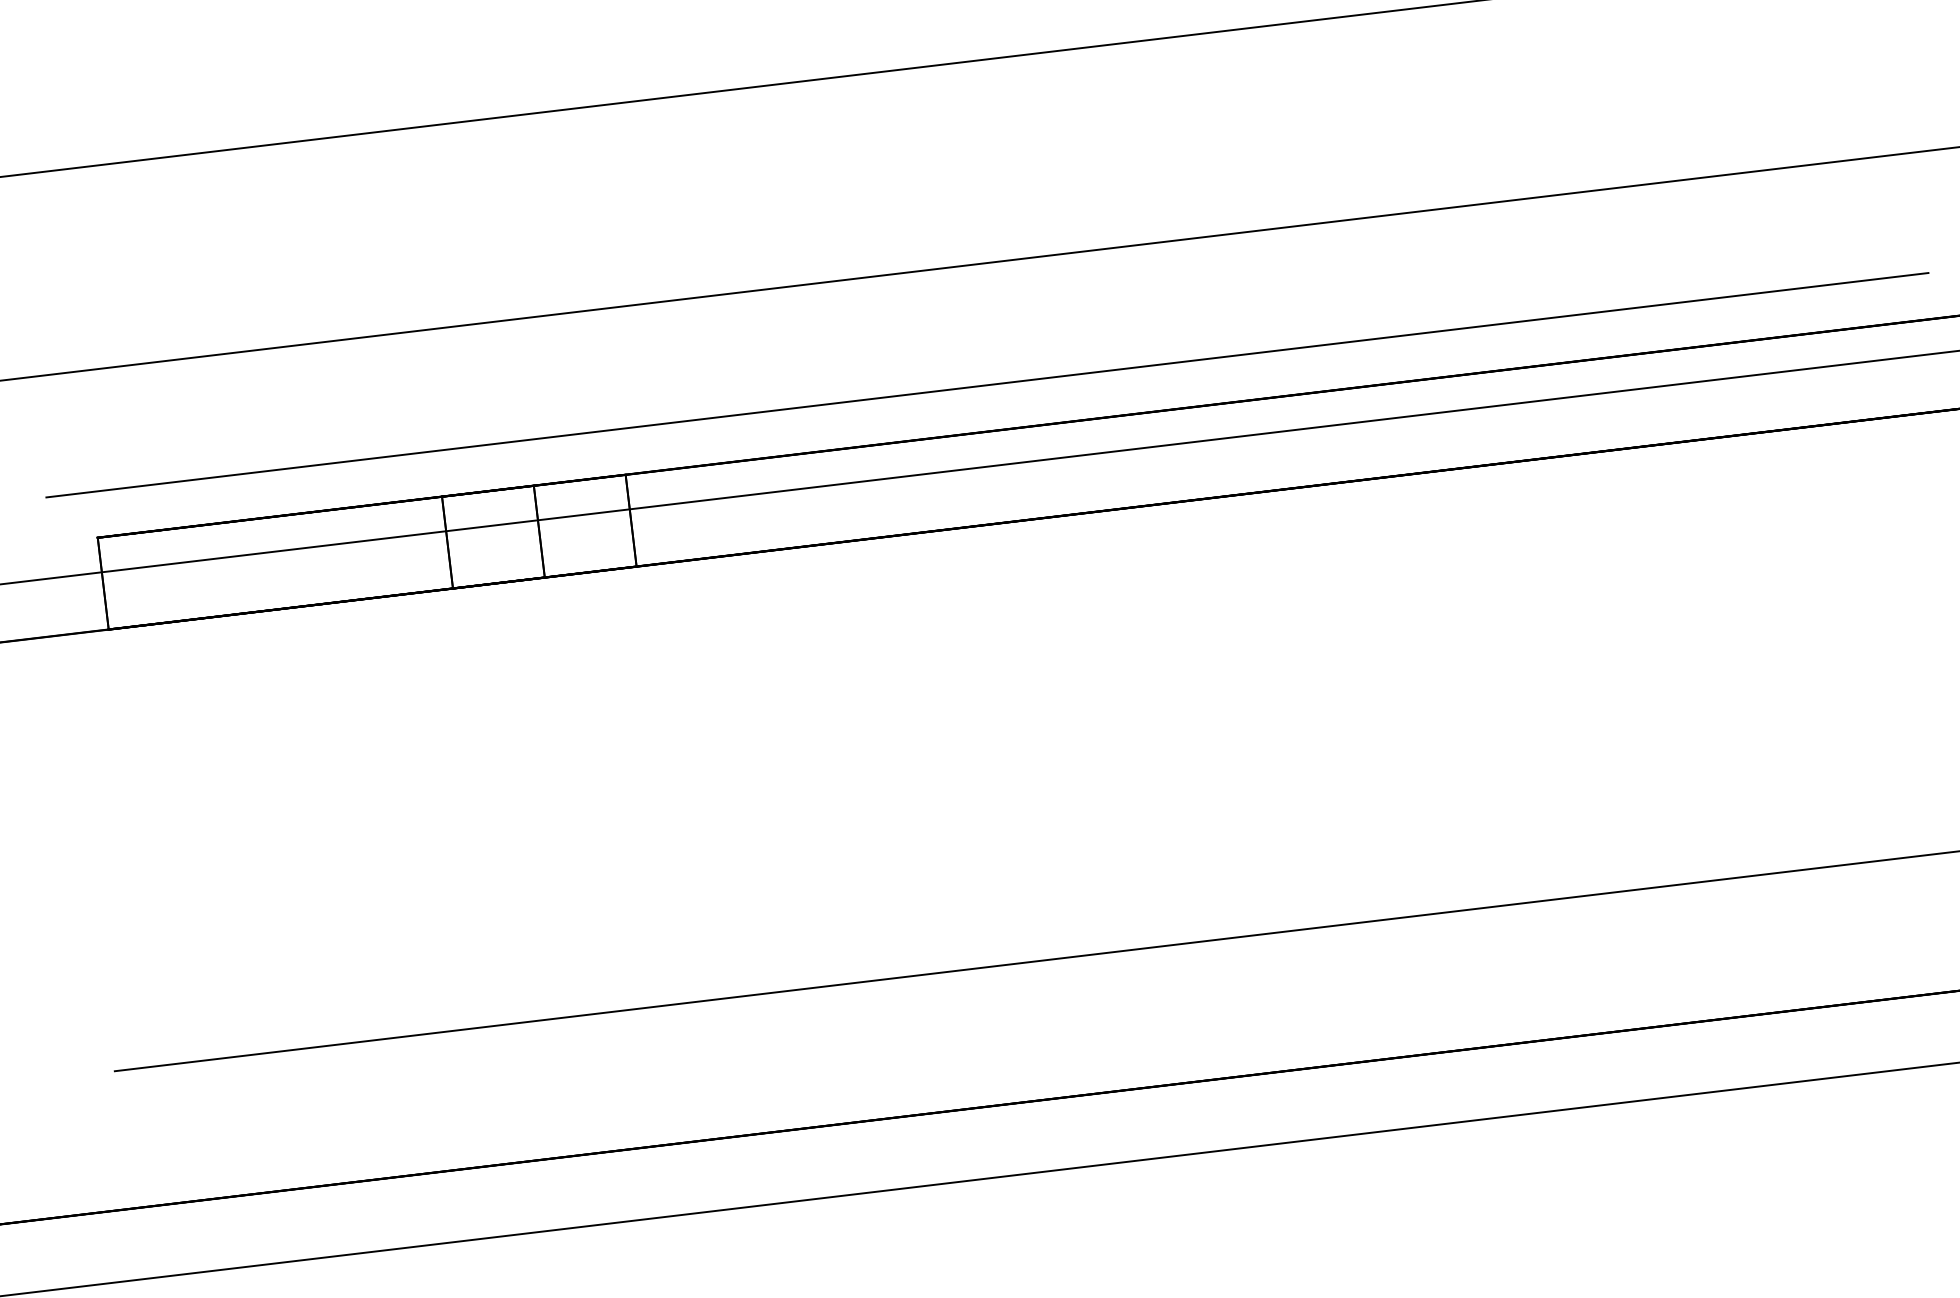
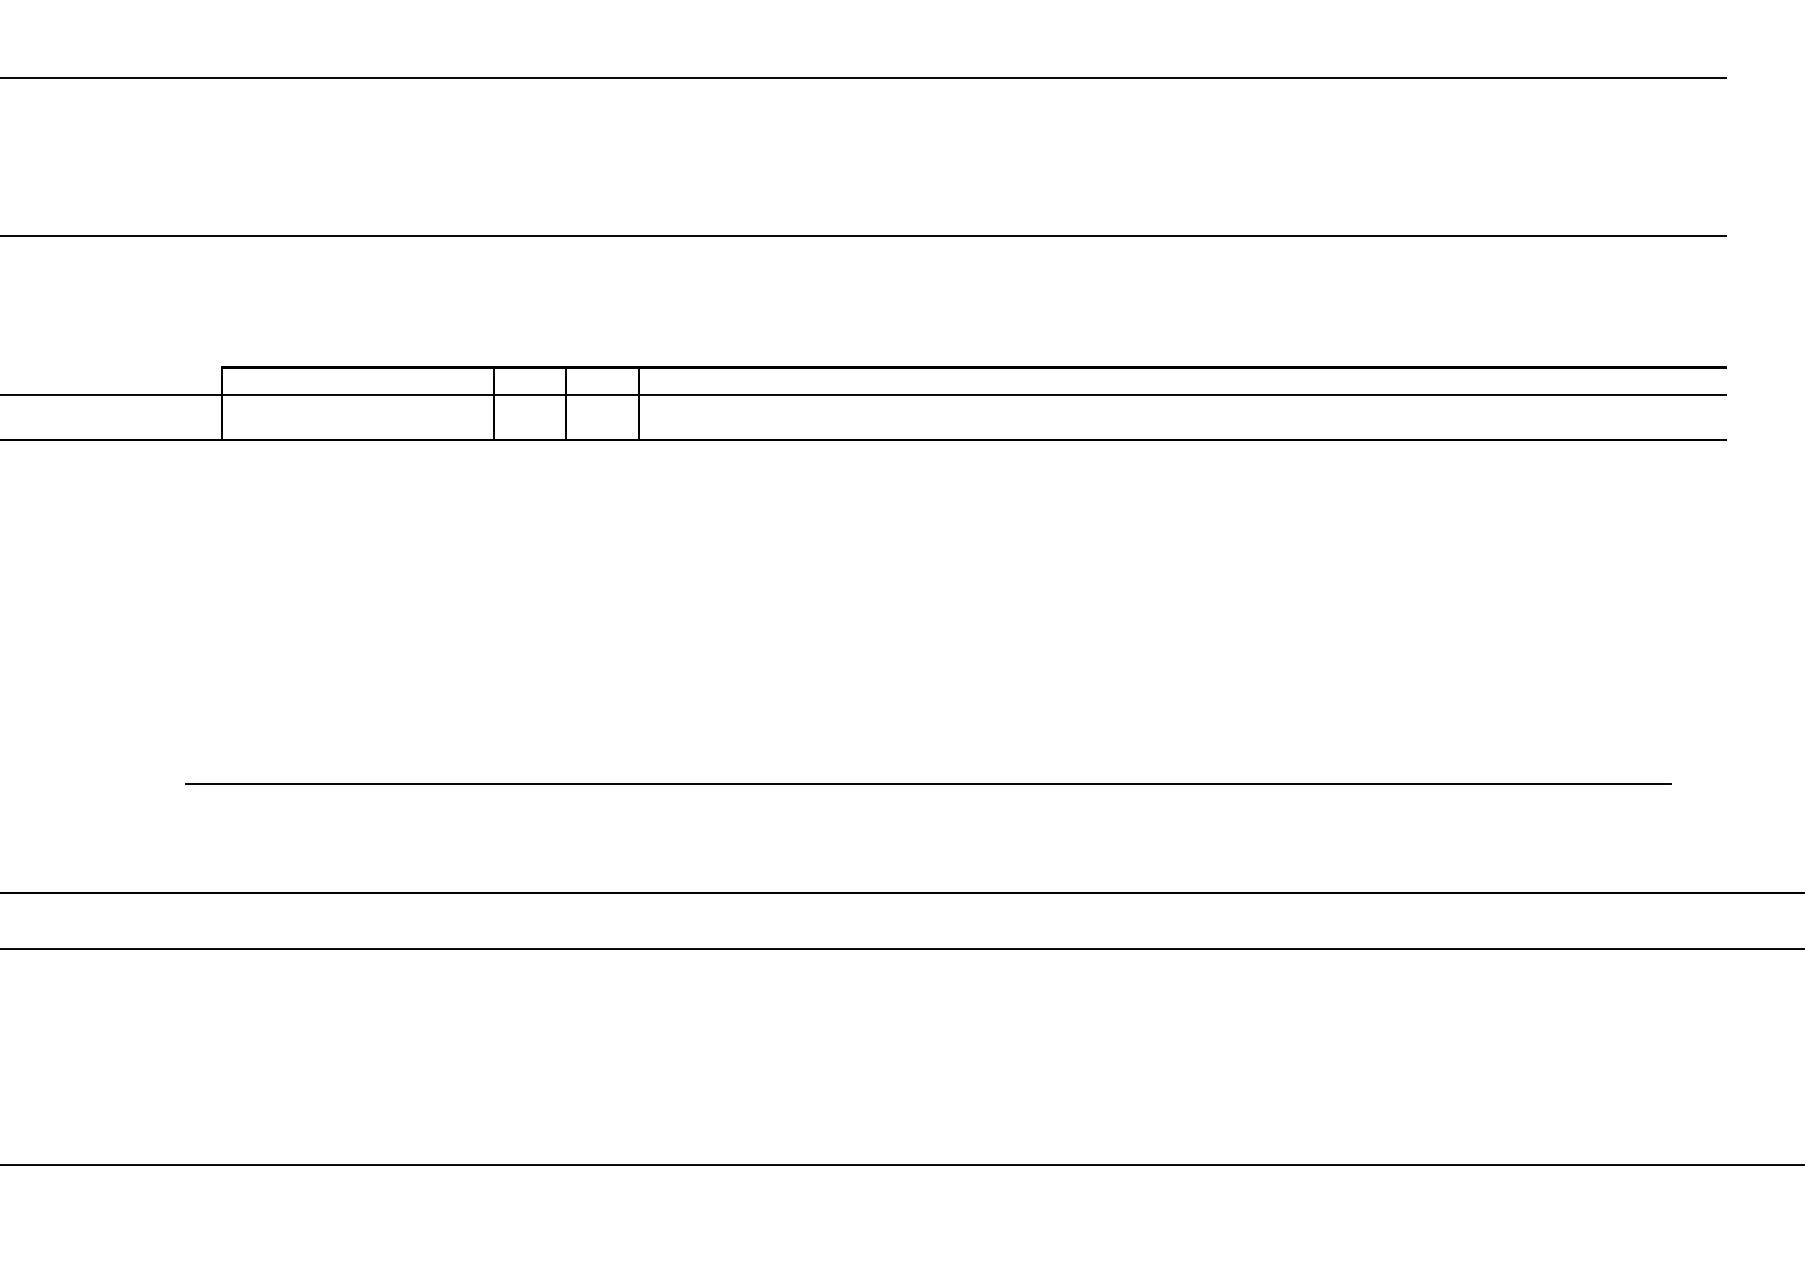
line: (987, 385) -> (928, 331), removed

